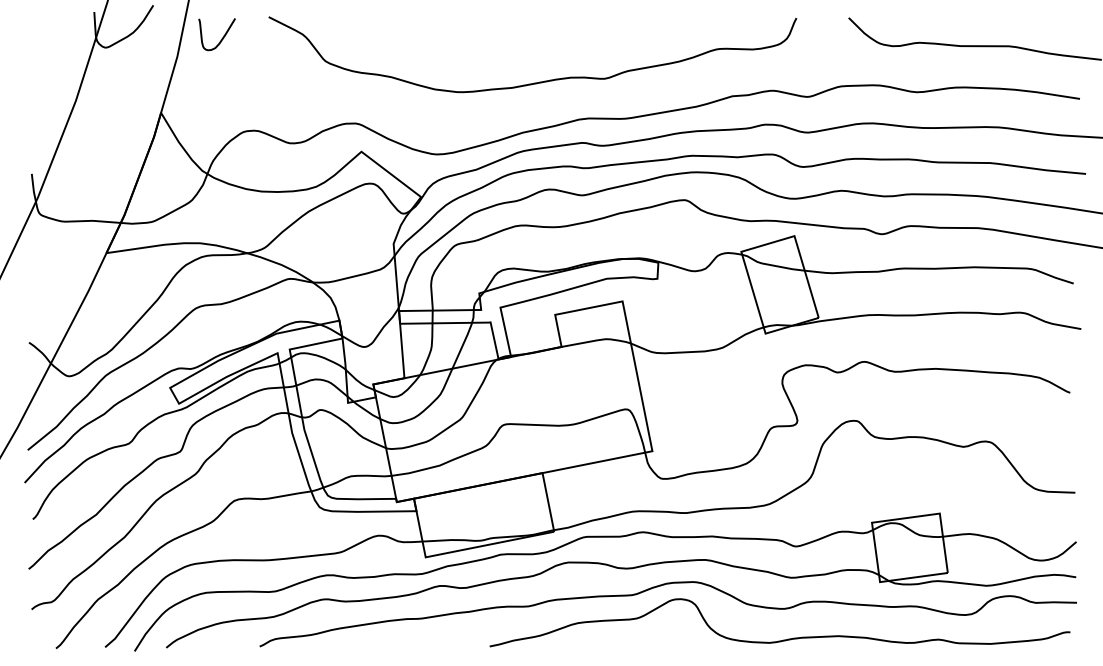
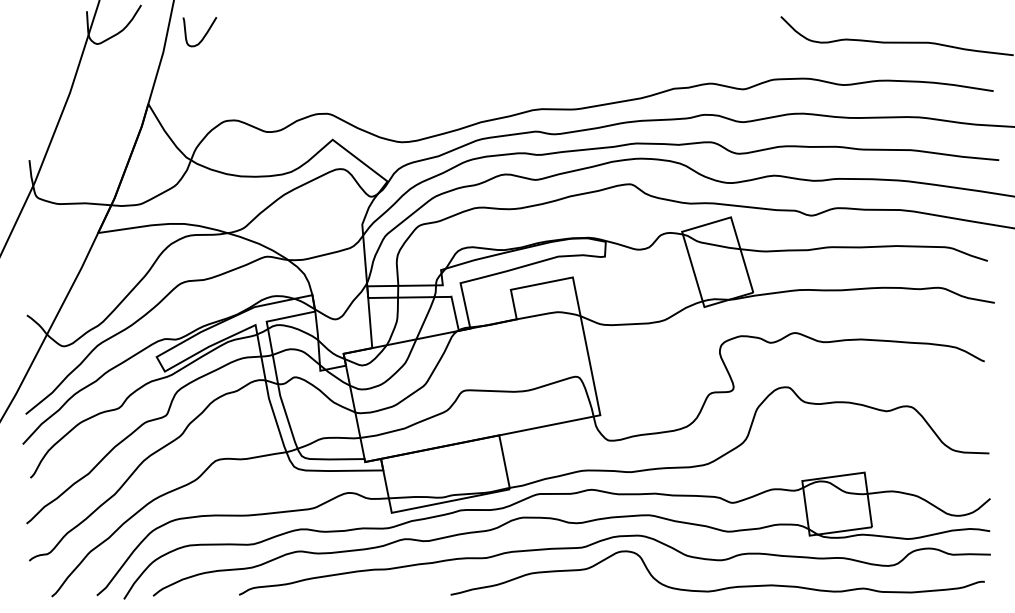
curve: (536, 81) -> (493, 75), removed

